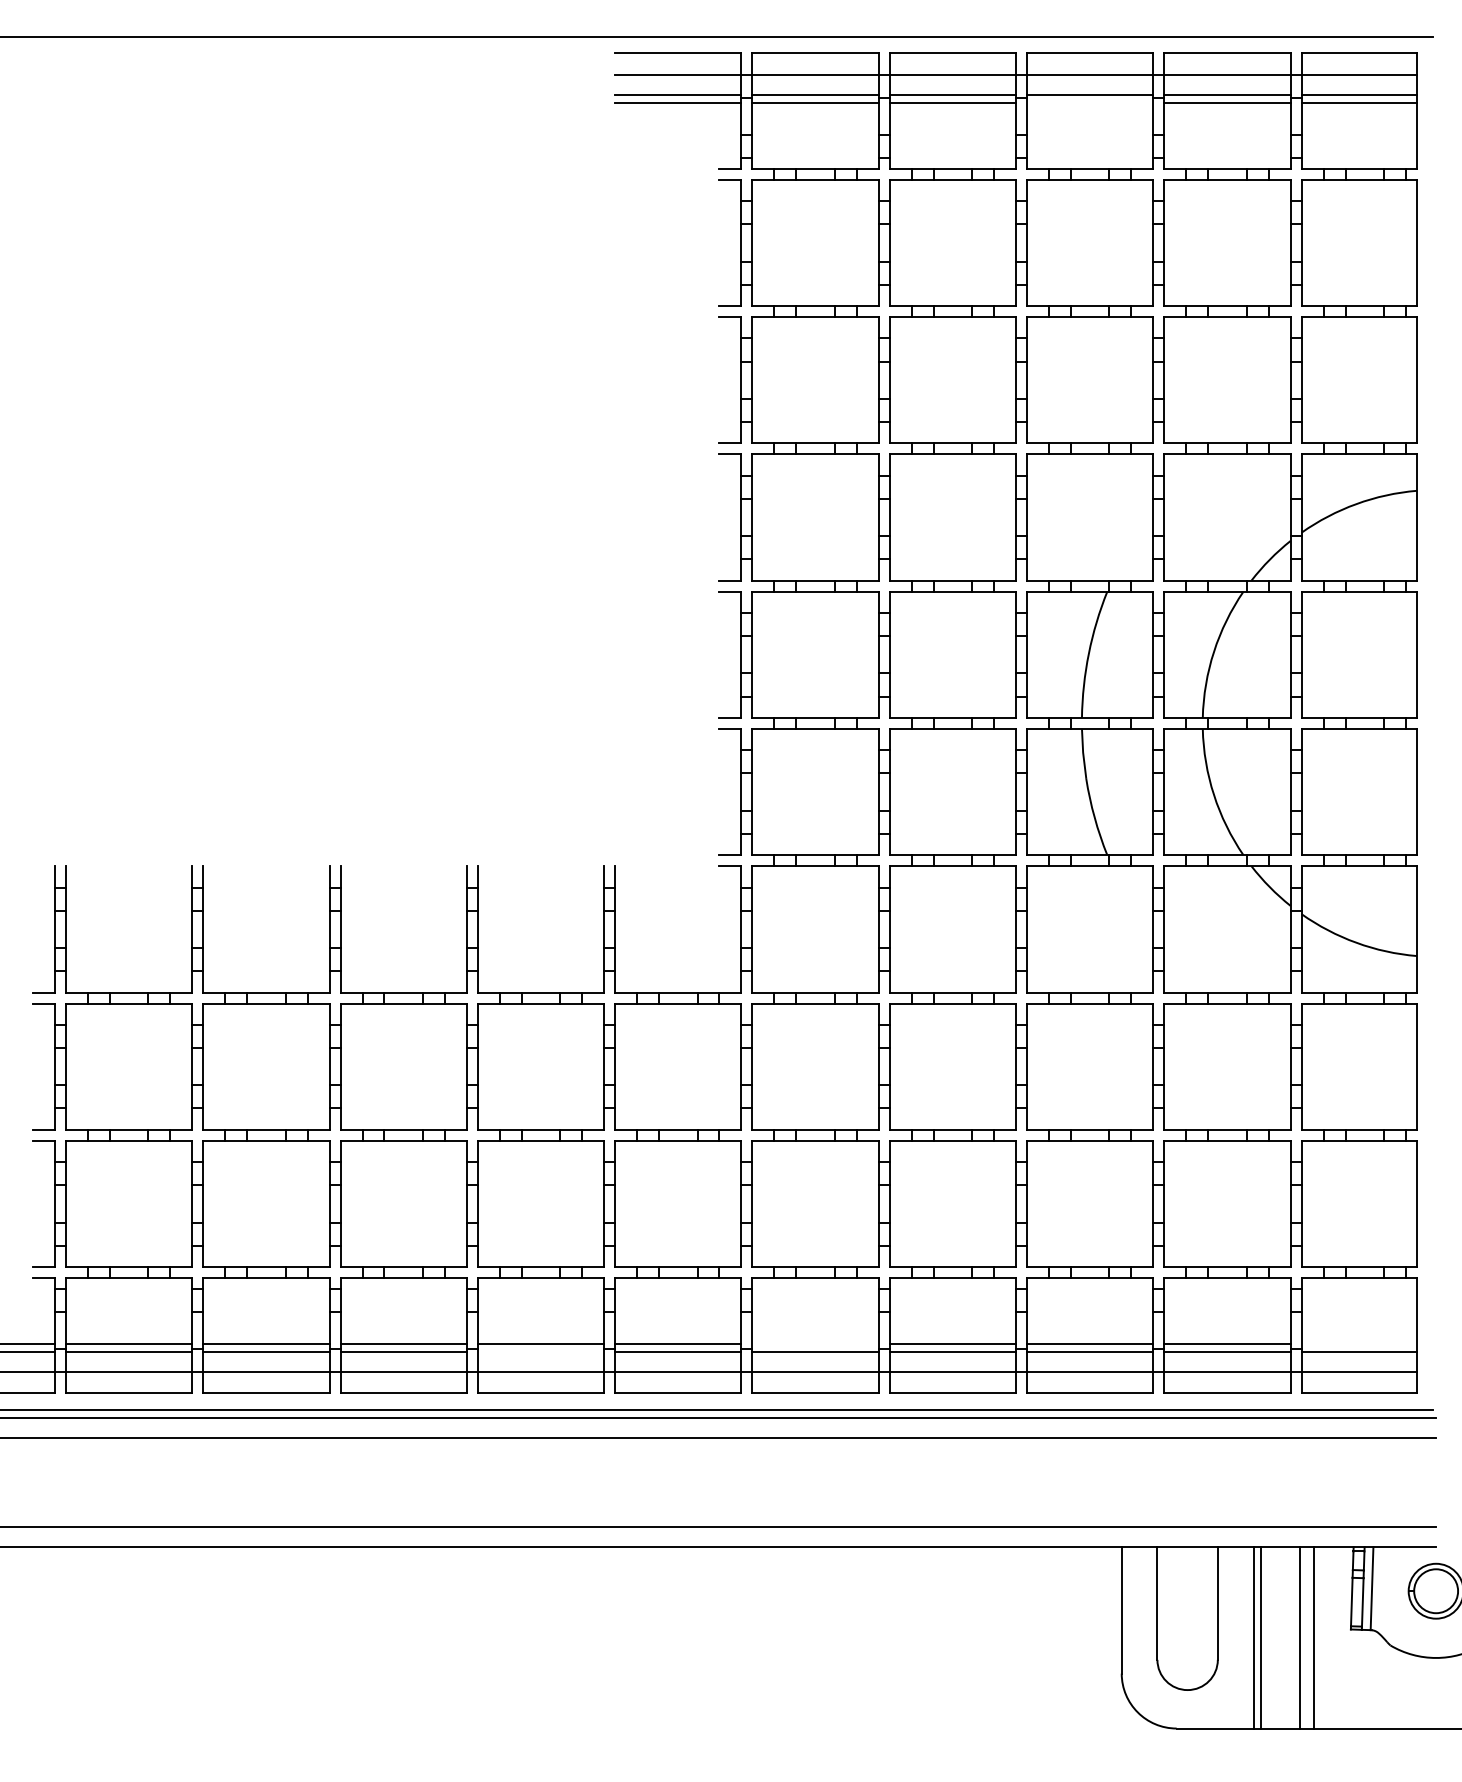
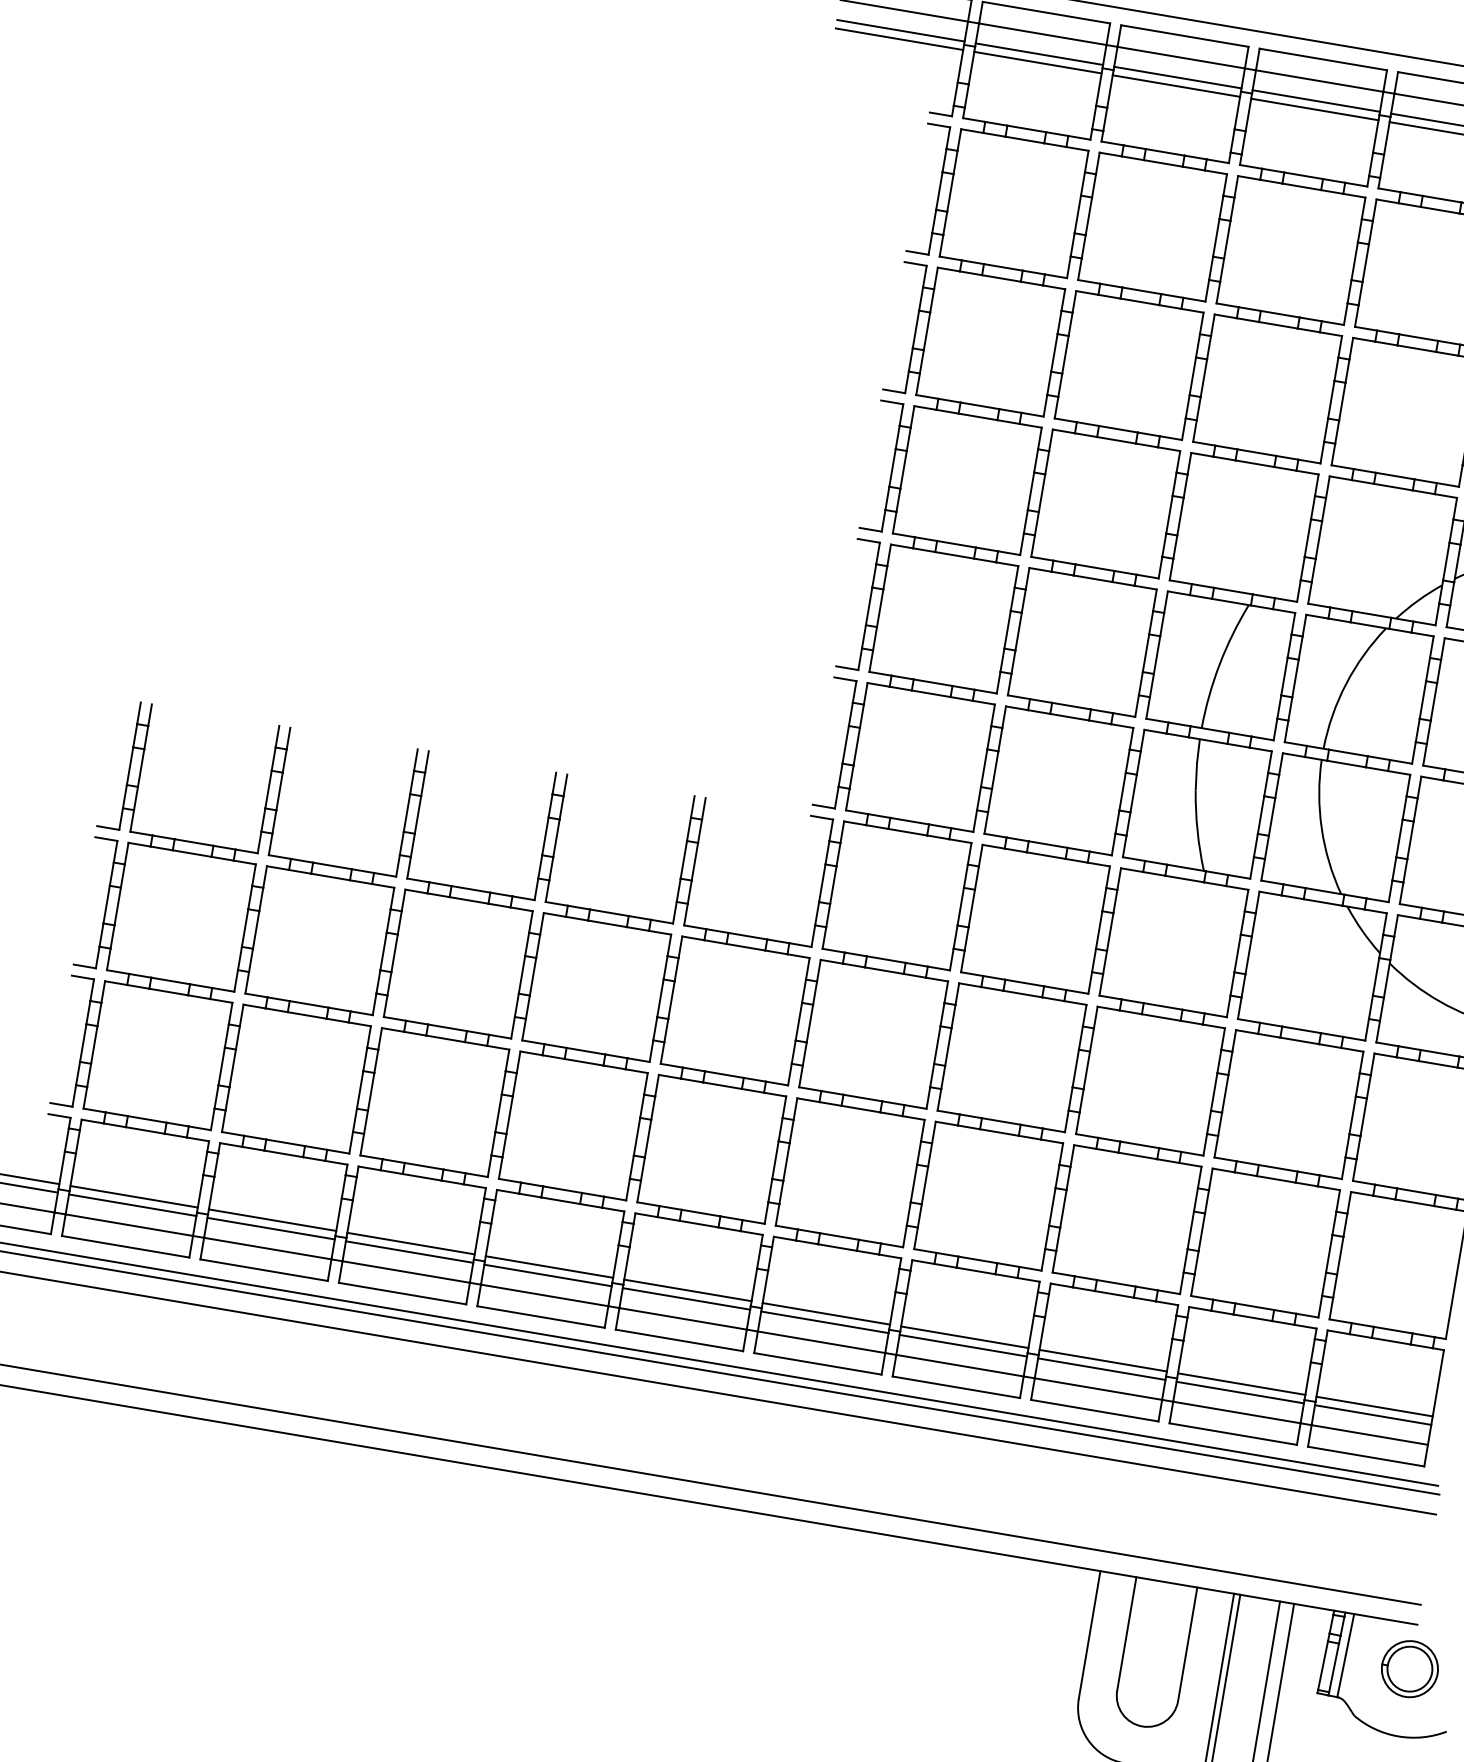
line: (1090, 103) -> (1315, 110), added
line: (815, 1343) -> (826, 1313), added
line: (1358, 1343) -> (1373, 1406), added
line: (540, 1352) -> (547, 1275), added

